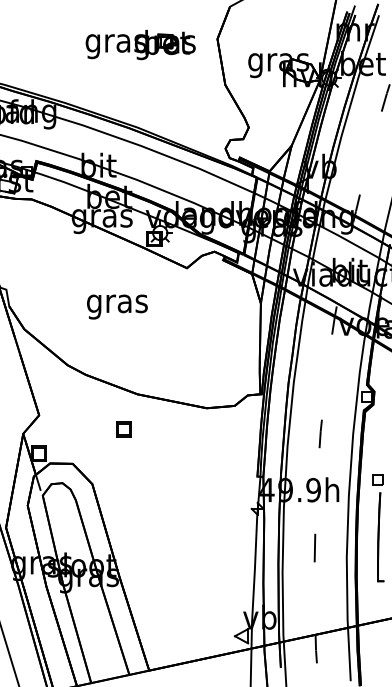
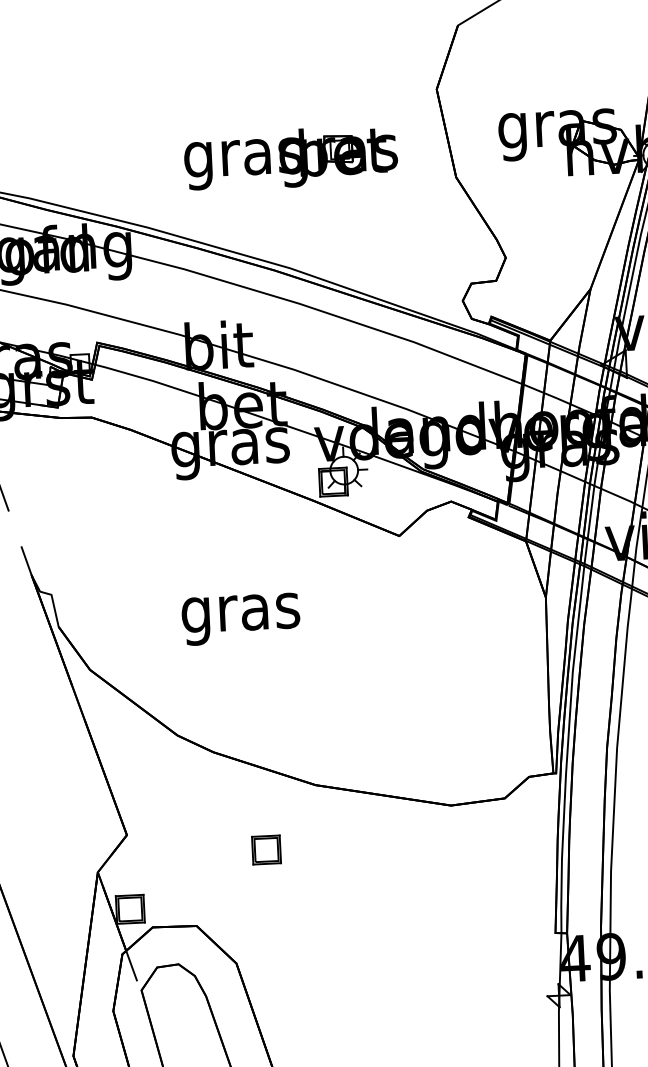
part: (140, 45) -> (290, 159), moved
text: (117, 306) -> (241, 618), moved
part: (123, 429) -> (266, 850), moved

